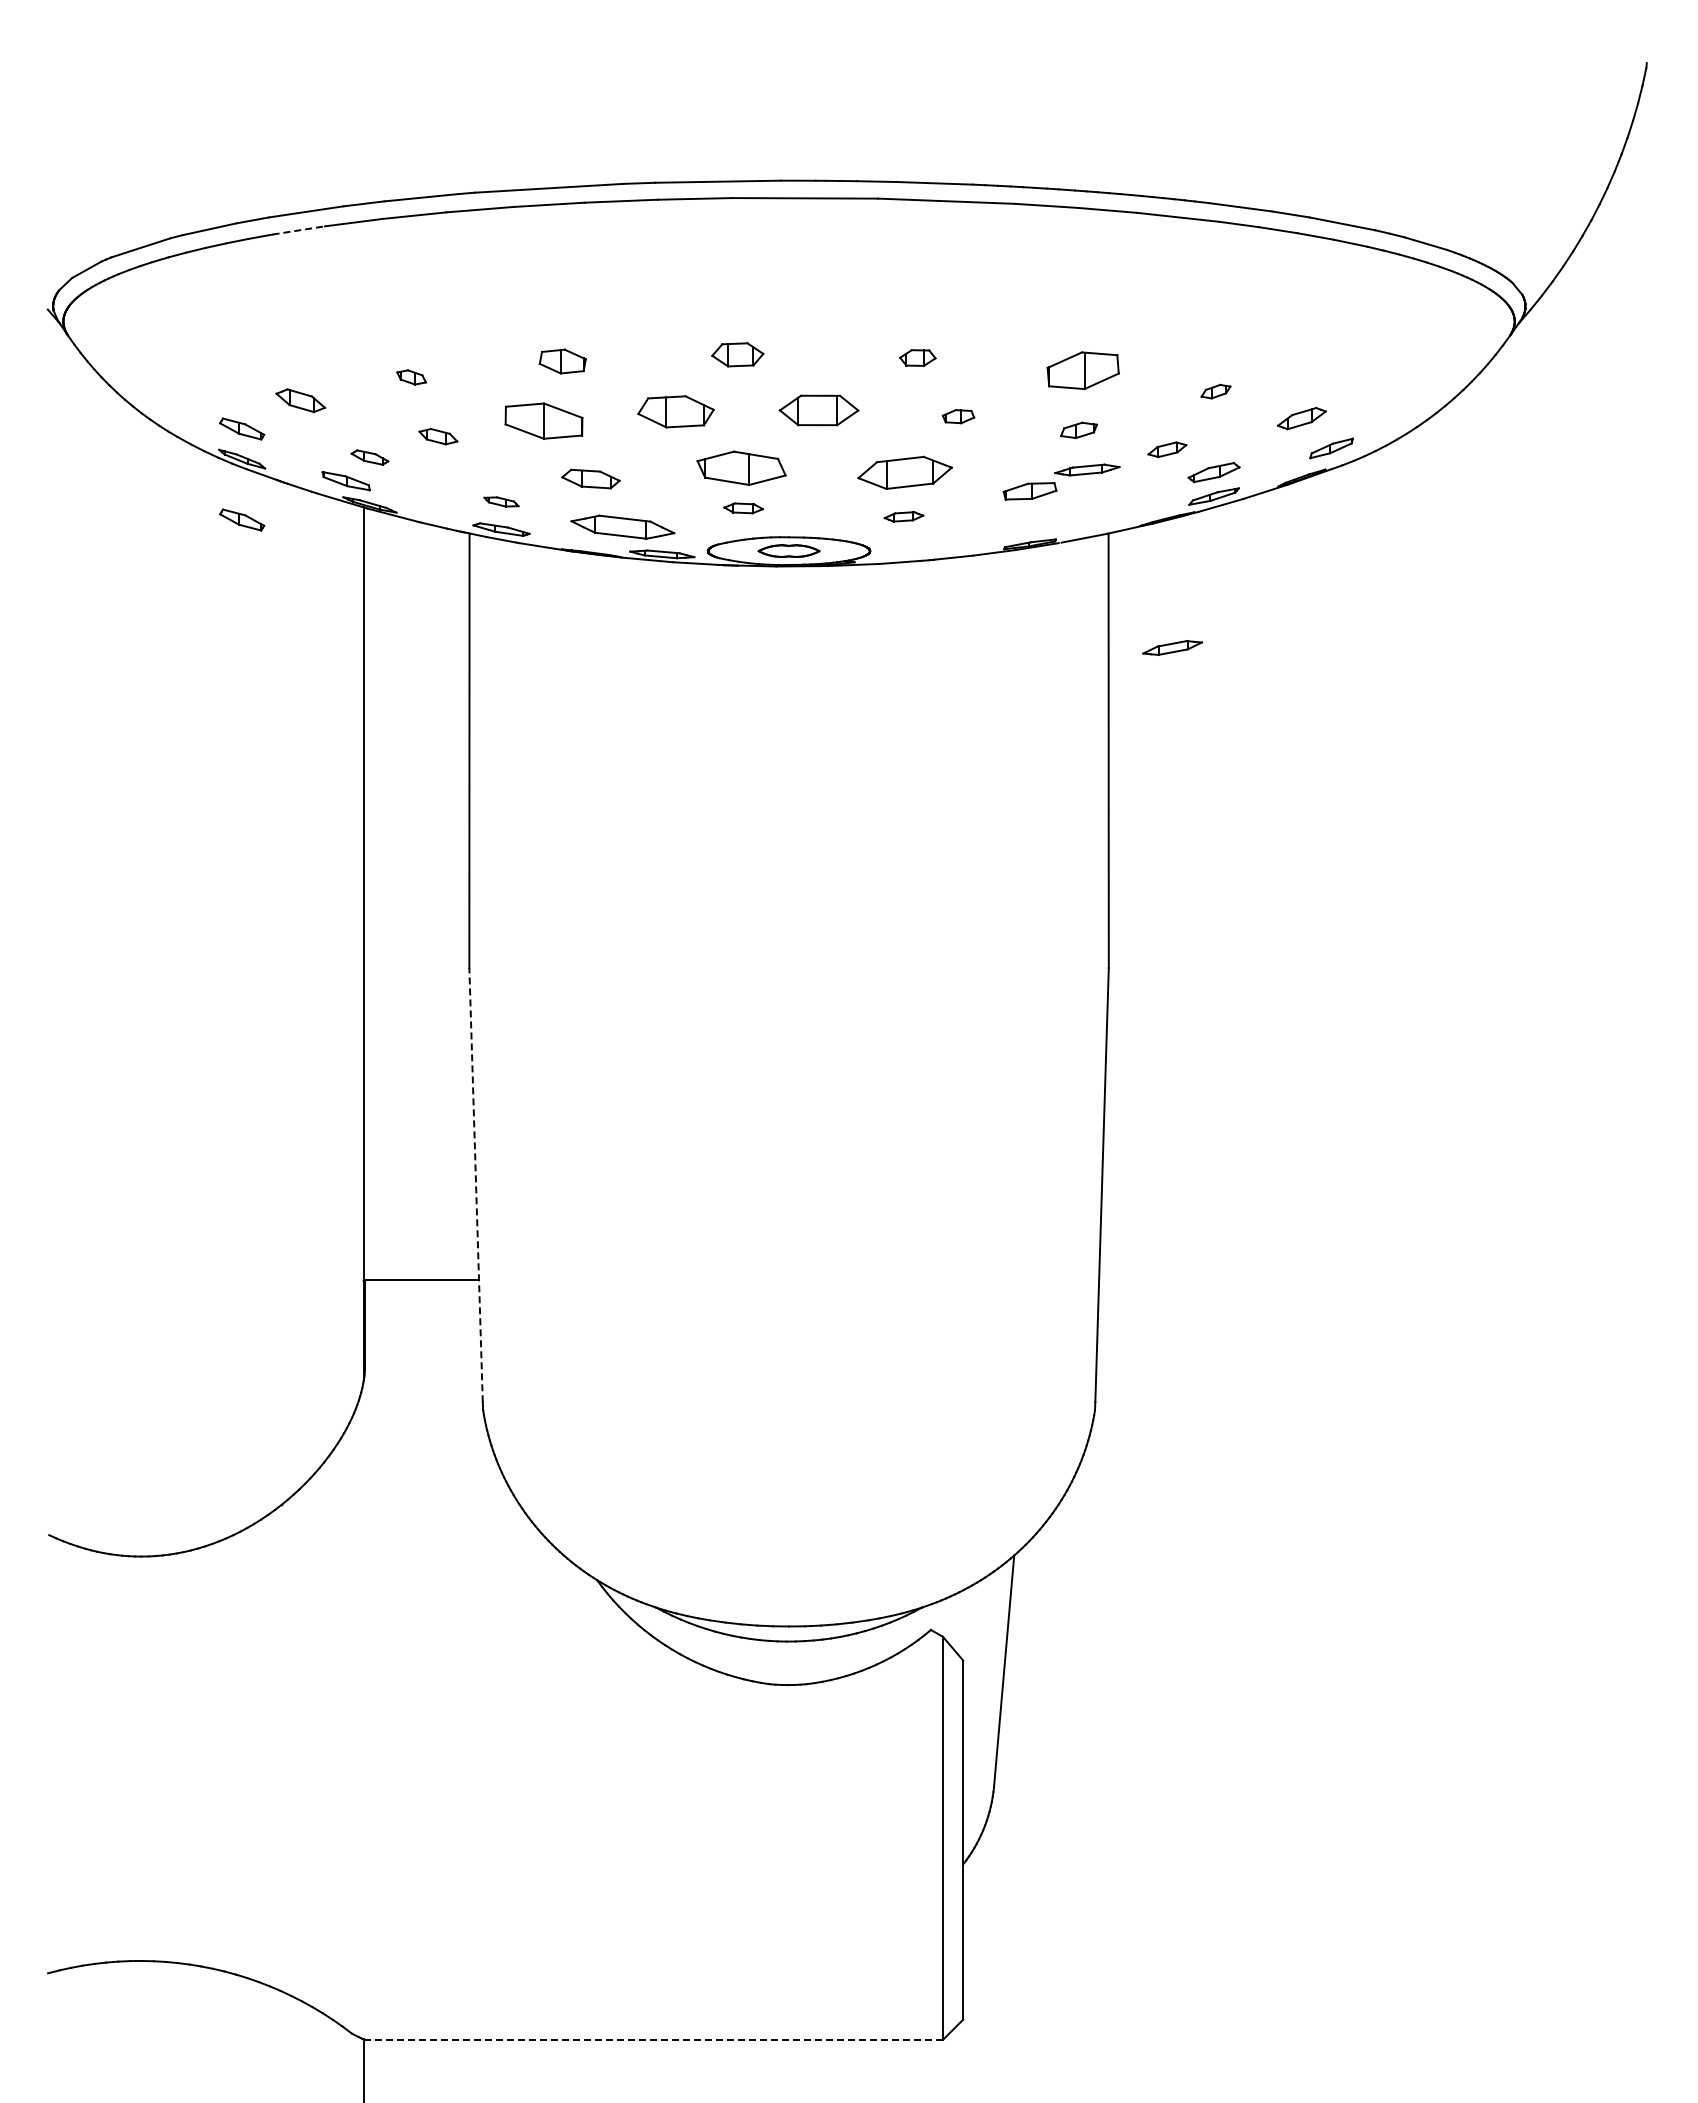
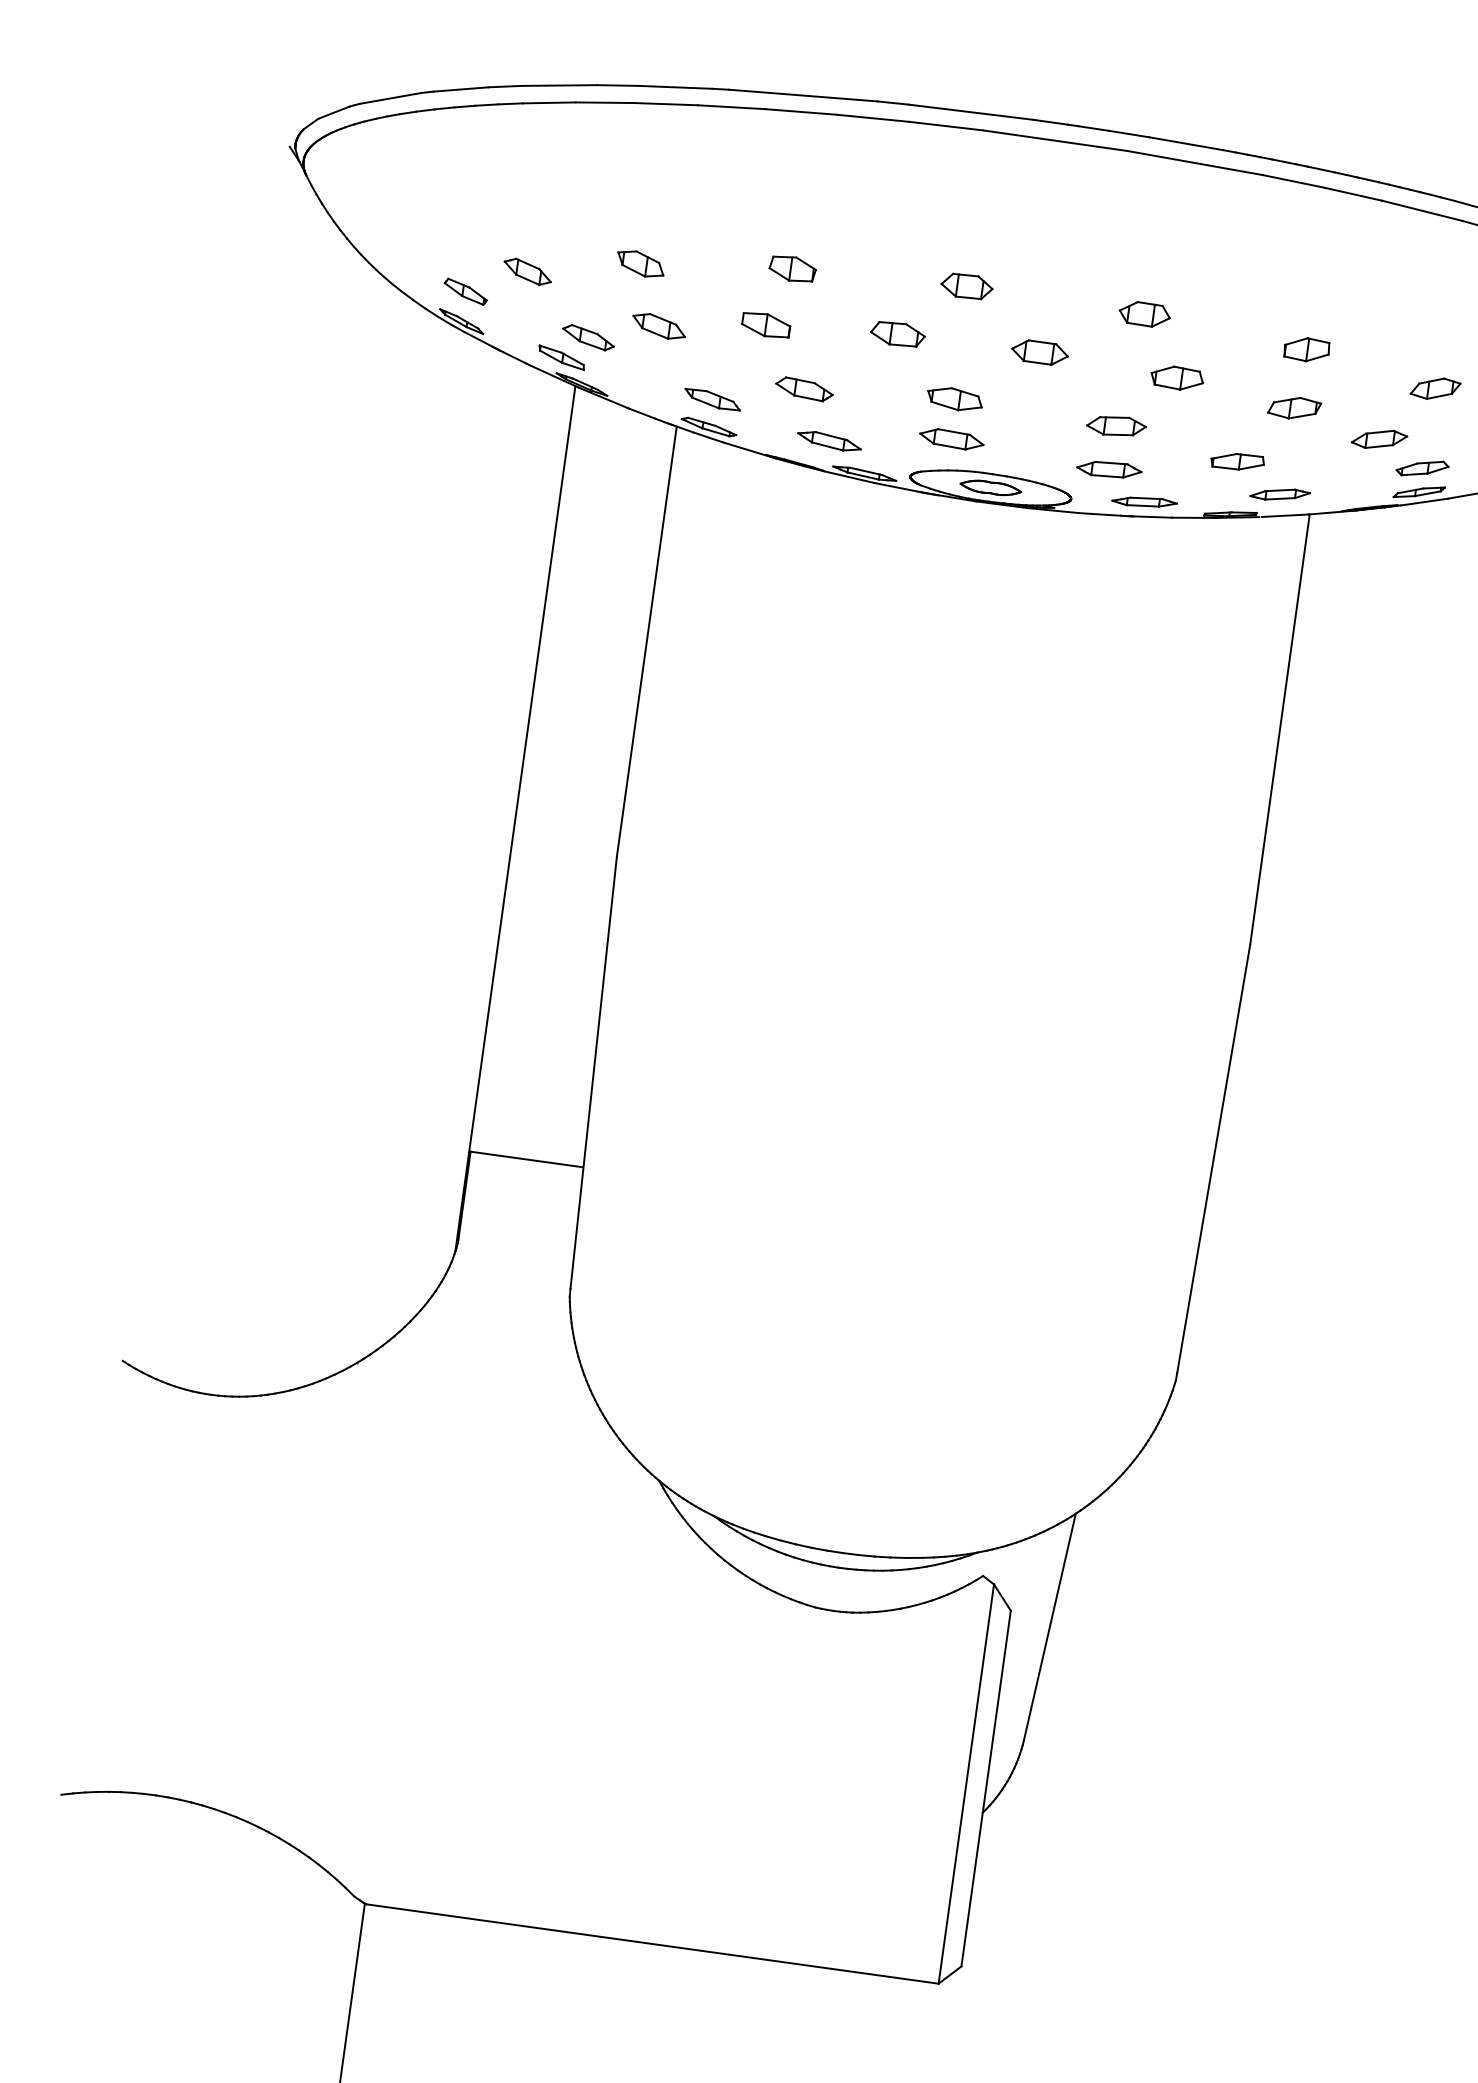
line: (298, 230) -> (548, 102), dashed -> solid
part: (917, 357) -> (1144, 313), size x1.43
part: (1082, 370) -> (1306, 349), size x0.62
part: (411, 377) -> (640, 264), size x1.67
part: (1215, 391) -> (1435, 388), size x1.67
part: (819, 409) -> (1040, 351), size x0.71
part: (675, 411) -> (897, 334), size x0.71
part: (958, 416) -> (1177, 377), size x1.67
part: (544, 420) -> (766, 324), size x0.62
part: (1078, 430) -> (1294, 408), size x1.43
part: (438, 436) -> (659, 326), size x1.43
part: (1167, 449) -> (1379, 439), size x1.43
part: (369, 457) -> (588, 337), size x1.43
part: (740, 467) -> (954, 398), size x0.62
part: (1087, 469) -> (1144, 501), moved
part: (904, 472) -> (1115, 425), size x0.62
part: (501, 501) -> (712, 399), size x1.67
part: (743, 508) -> (951, 439), size x1.67
part: (903, 516) -> (1108, 469), size x1.67
part: (242, 519) -> (453, 381), removed
part: (622, 526) -> (829, 440), size x0.62
part: (1172, 647) -> (1280, 494), moved
line: (476, 1184) -> (594, 1072), dashed -> solid
line: (653, 2039) -> (651, 1943), dashed -> solid

